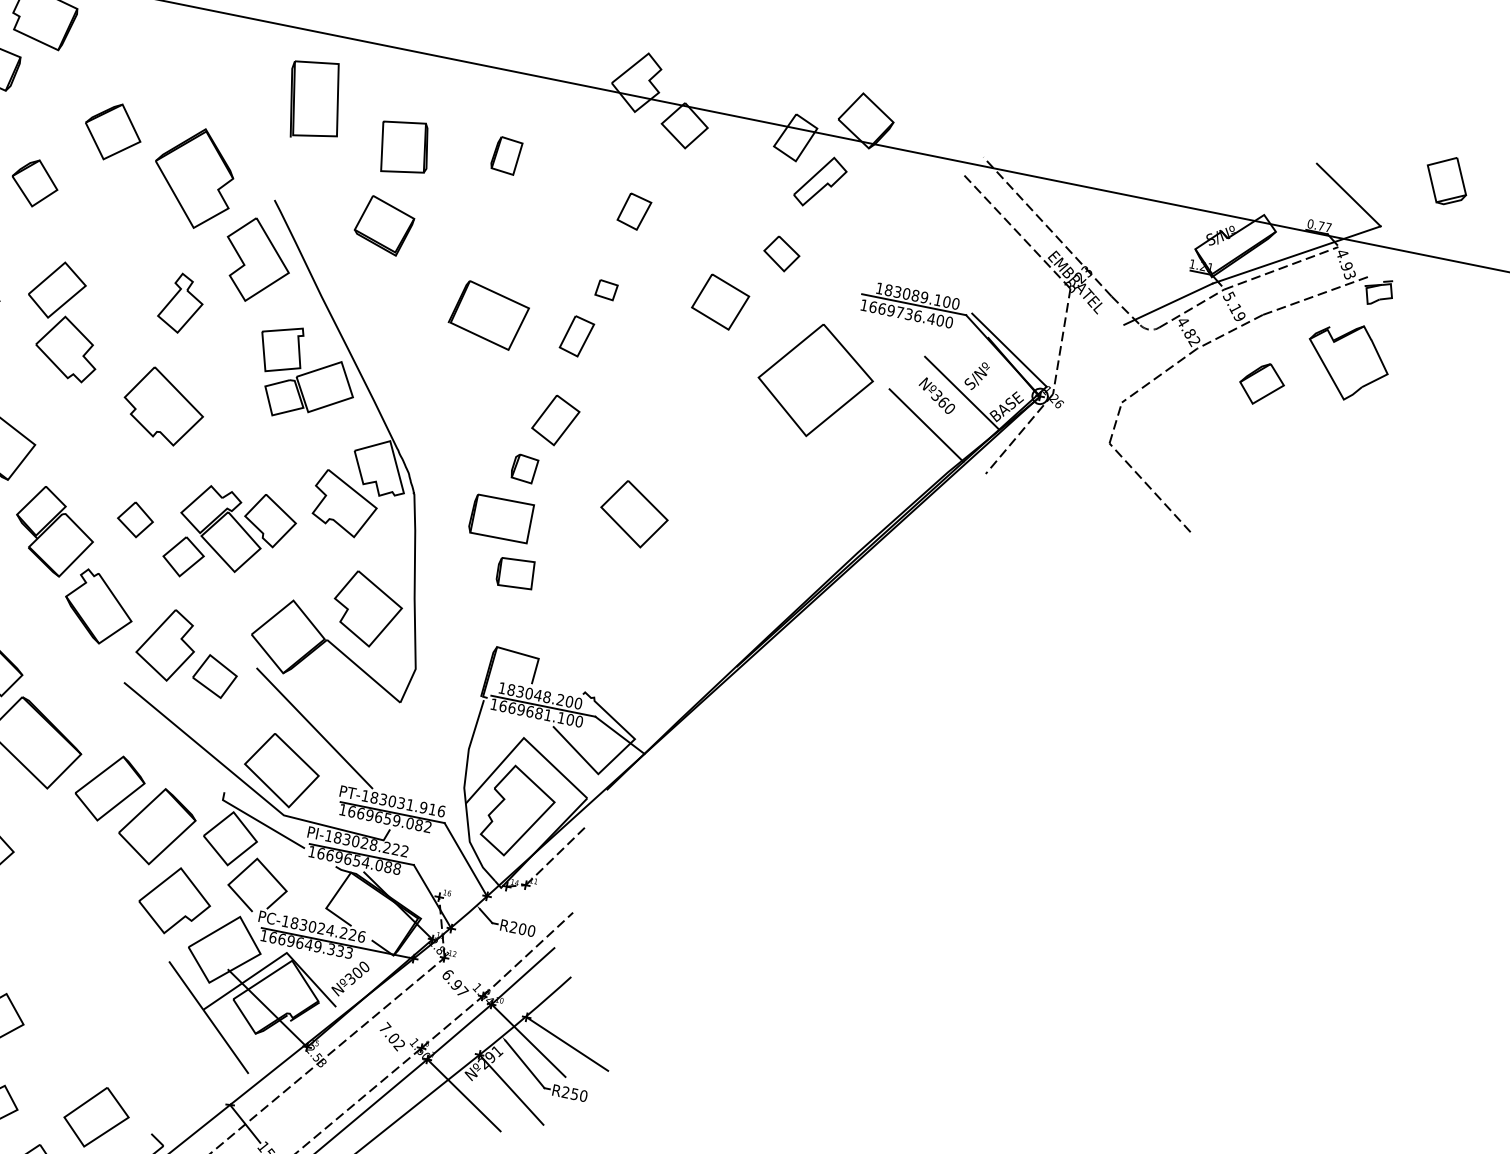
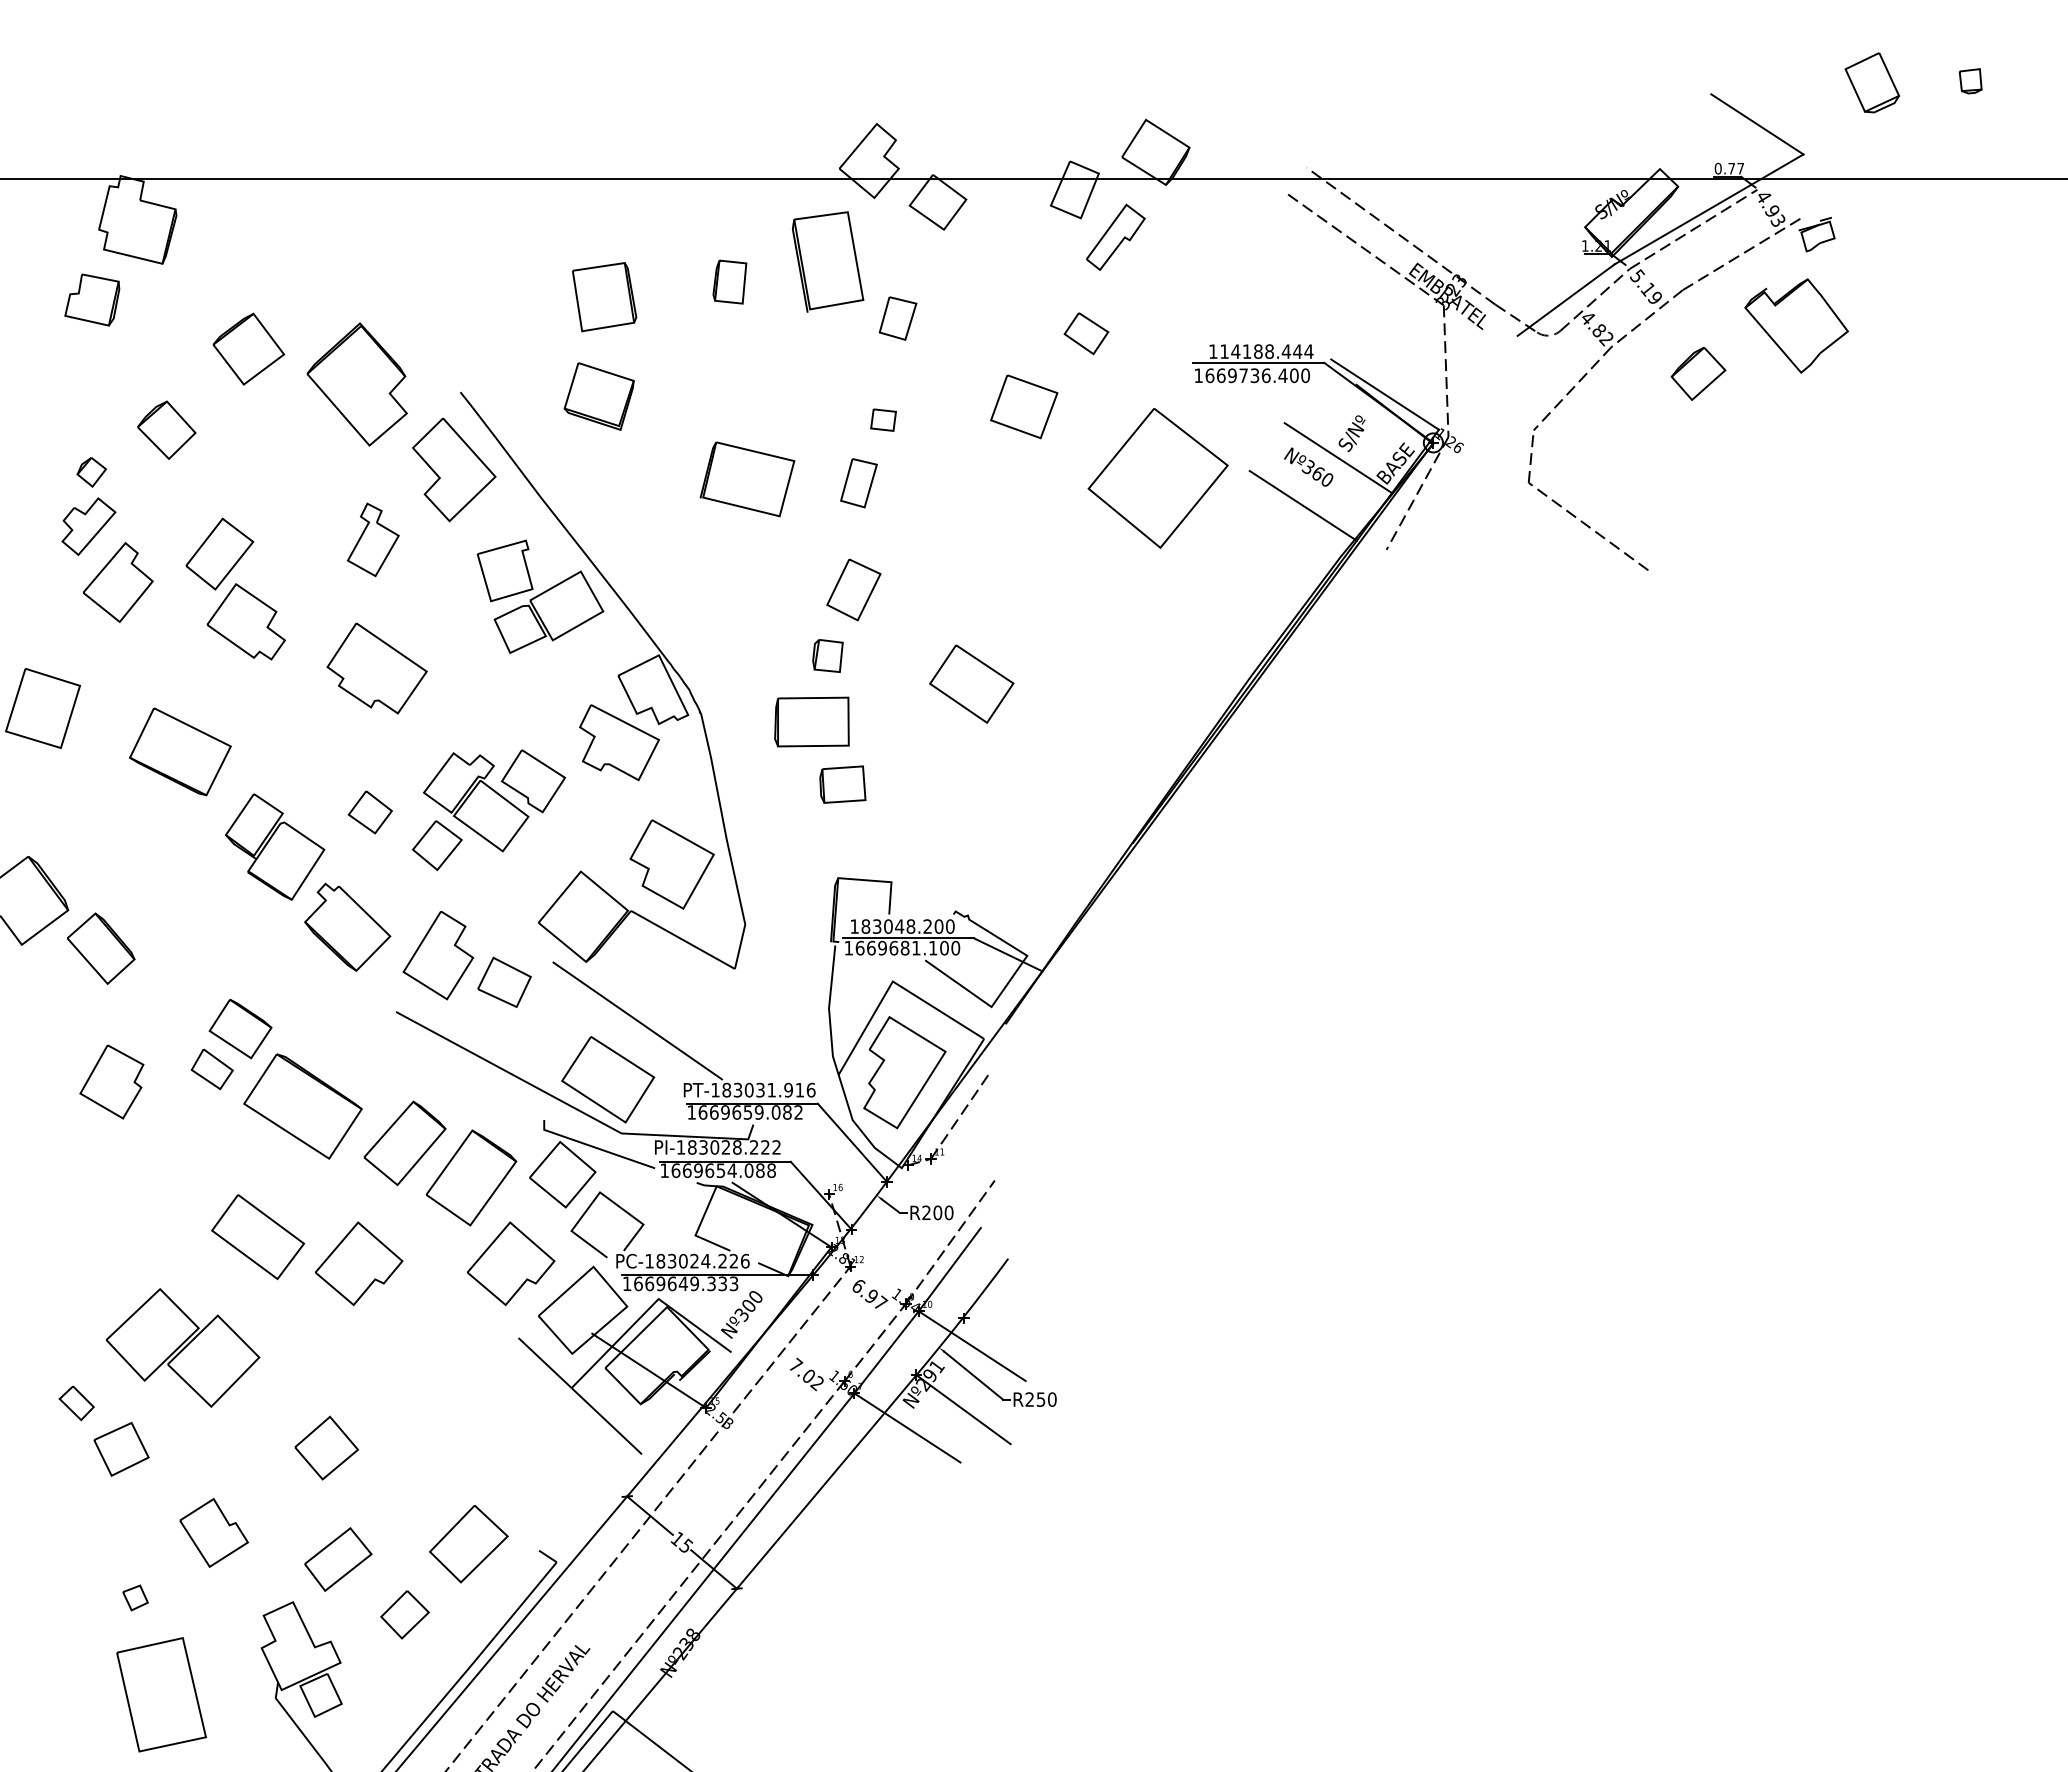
part: (315, 100) -> (828, 261), moved
text: (922, 296) -> (1266, 351), 183089.100 -> 114188.444
part: (54, 876) -> (359, 1263), added
line: (567, 1043) -> (1019, 1340), removed

